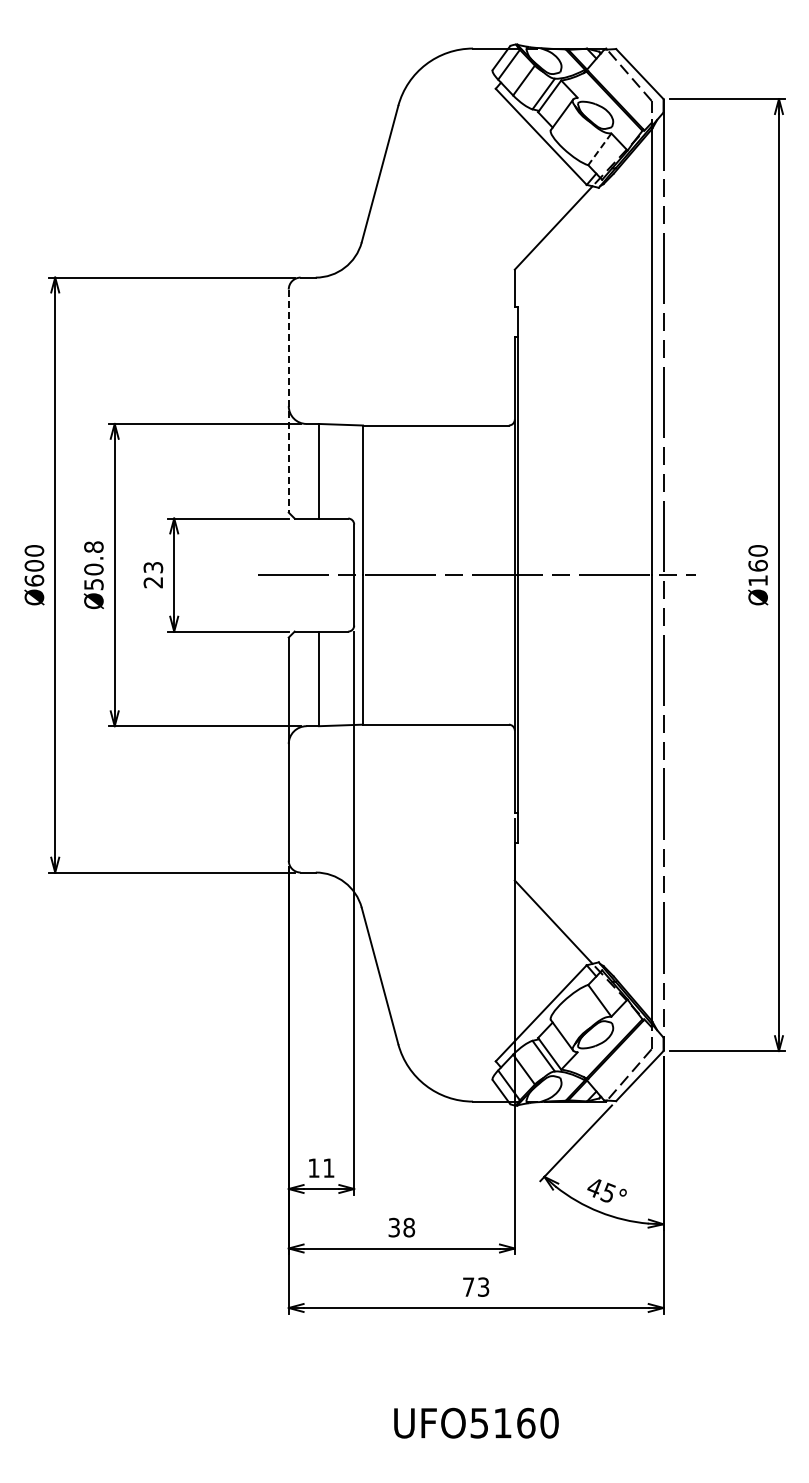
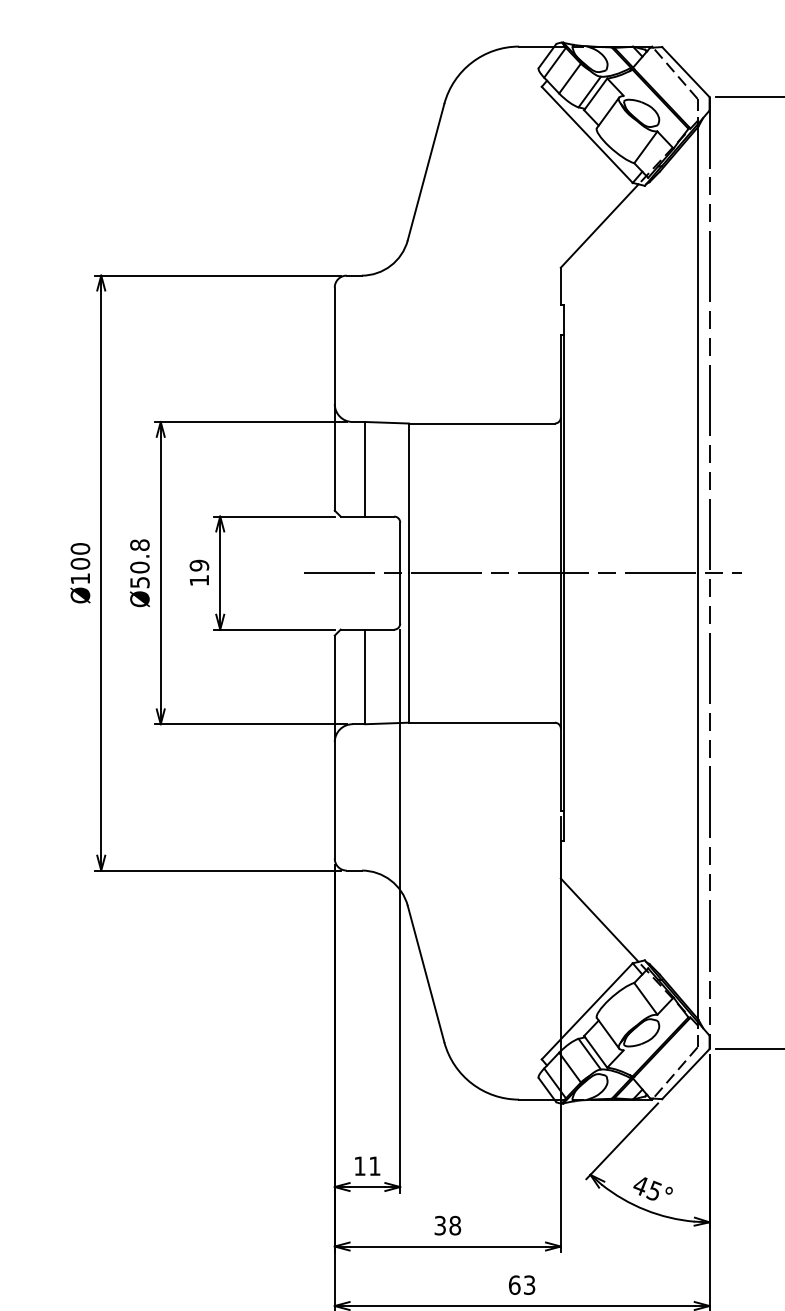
line: (599, 149) -> (645, 147), dashed -> solid
line: (288, 401) -> (334, 399), dashed -> solid
text: (152, 574) -> (198, 572), 23 -> 19
text: (34, 580) -> (80, 578), Ø600 -> Ø100
text: (468, 1286) -> (514, 1284), 73 -> 63

